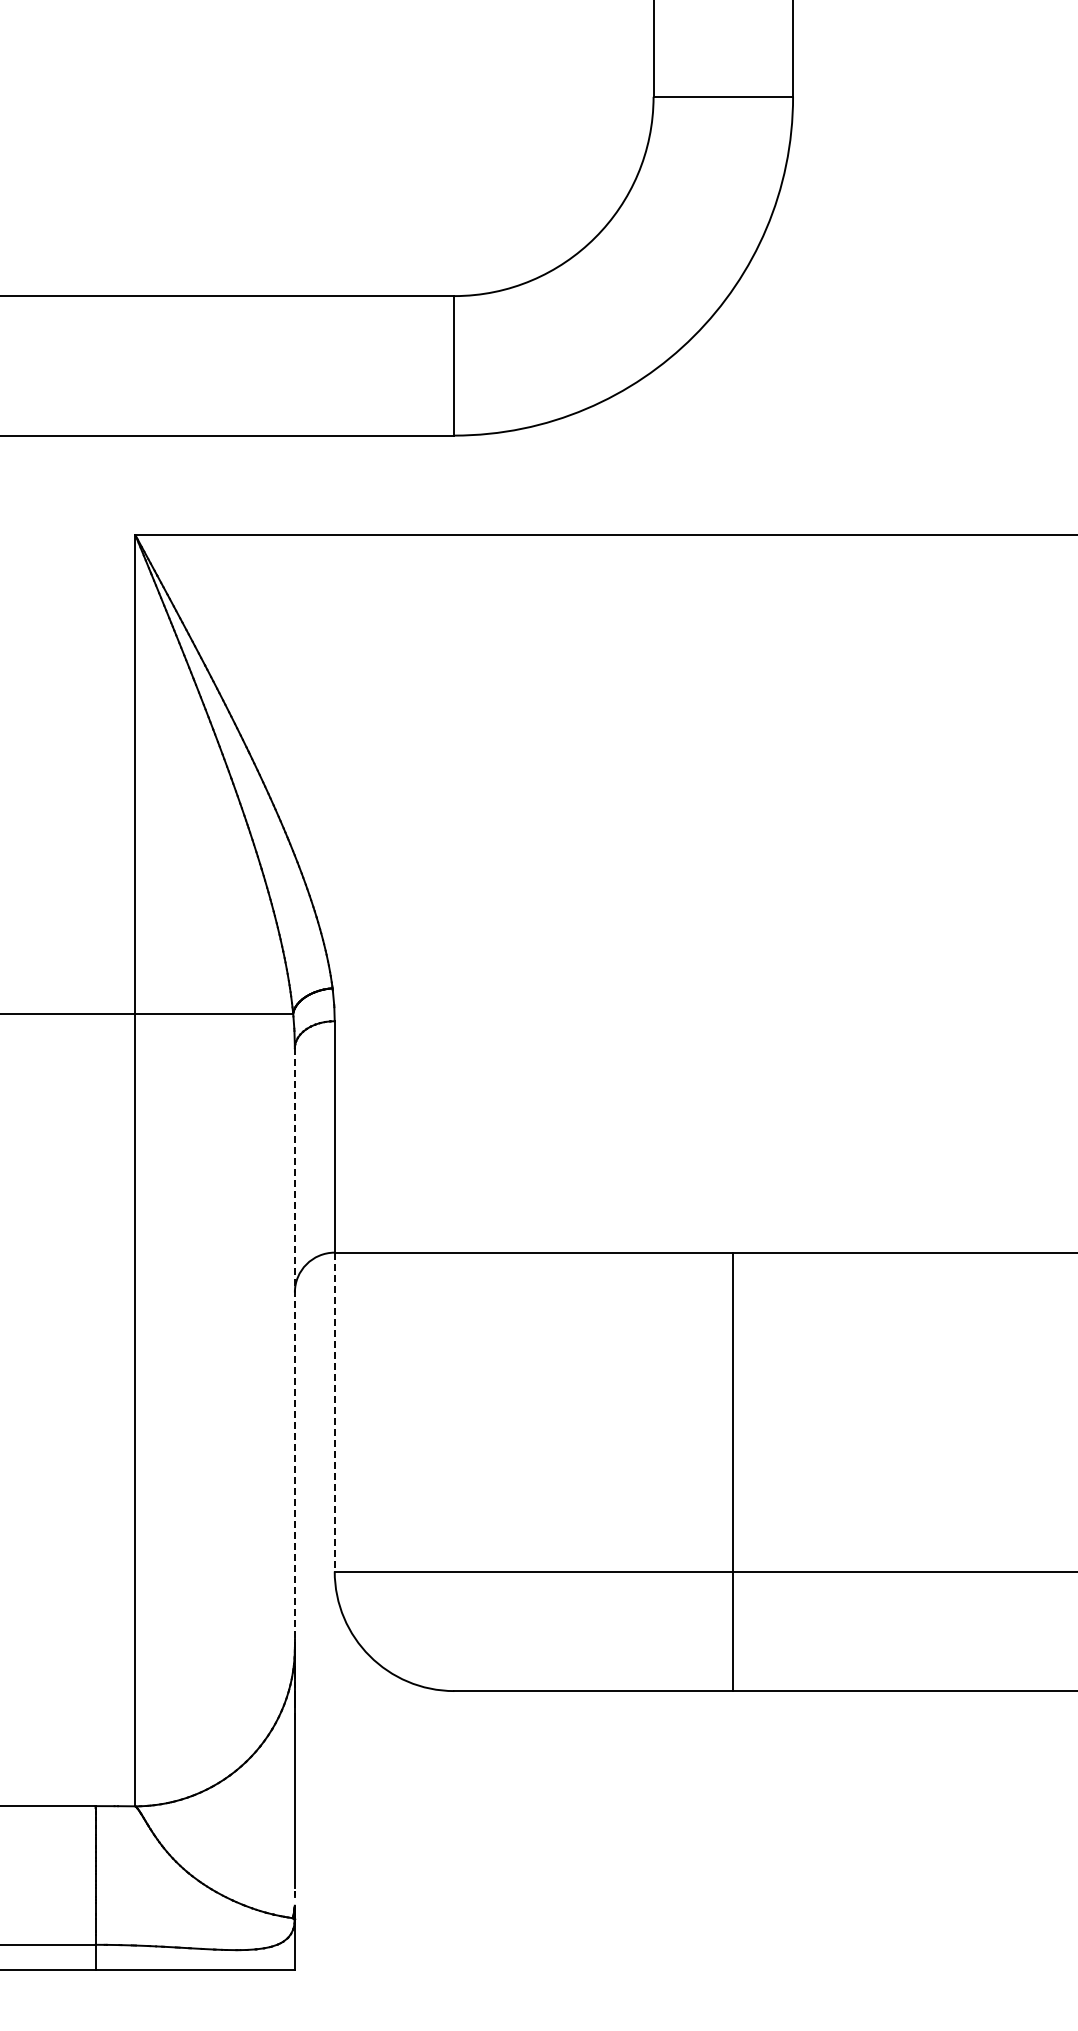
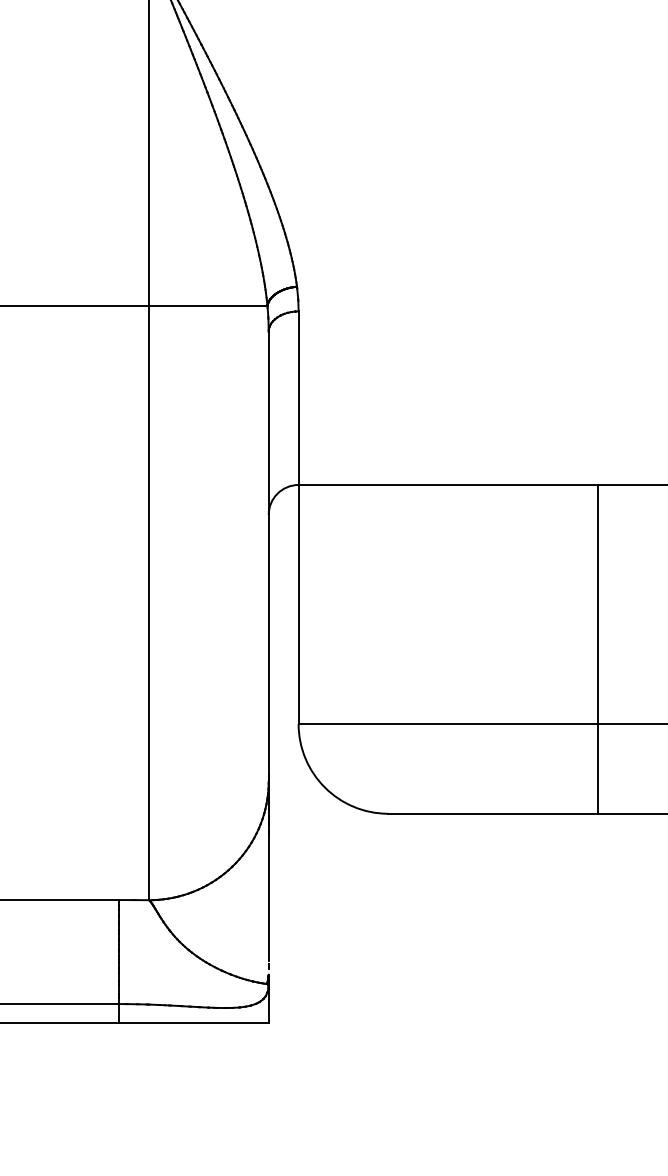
line: (294, 1348) -> (268, 556), dashed -> solid
line: (334, 1412) -> (298, 604), dashed -> solid

